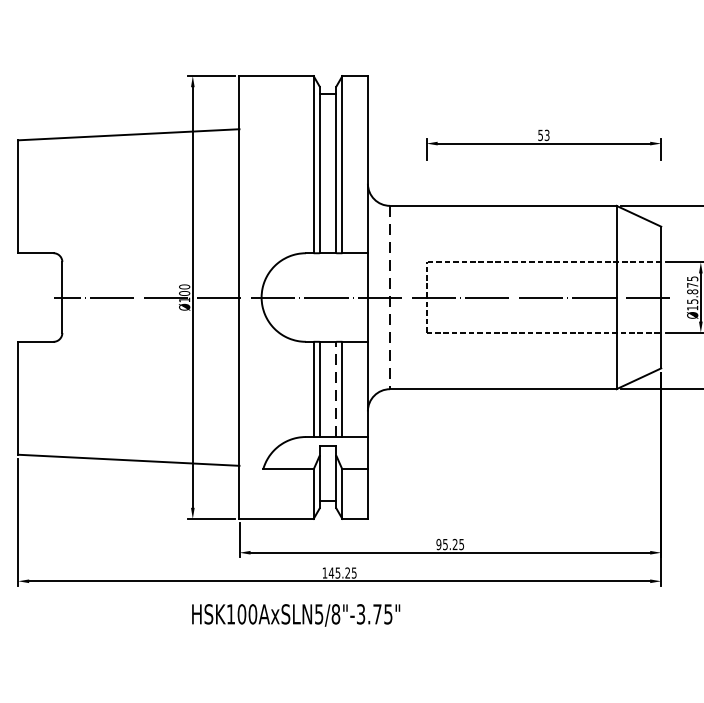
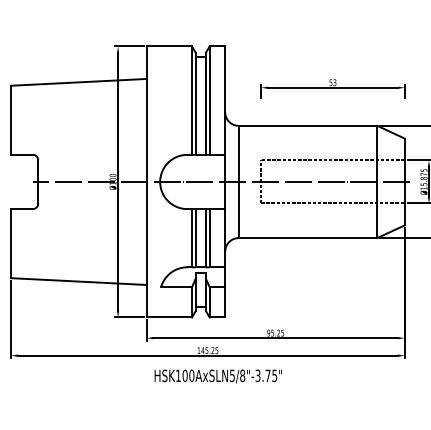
line: (389, 298) -> (238, 182), dashed -> solid
line: (335, 388) -> (205, 237), dashed -> solid
text: (294, 615) -> (217, 376), moved

